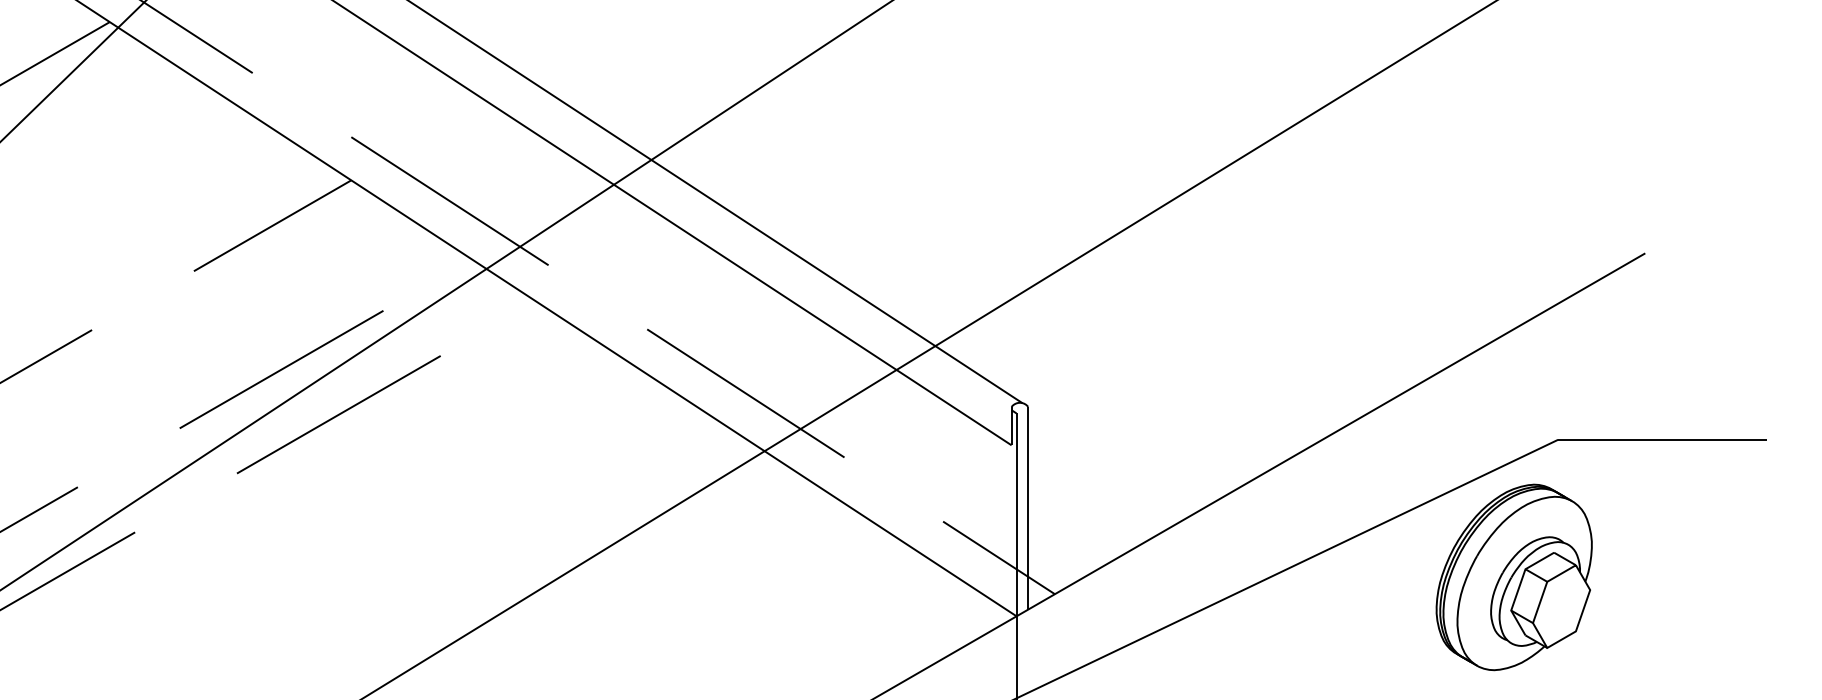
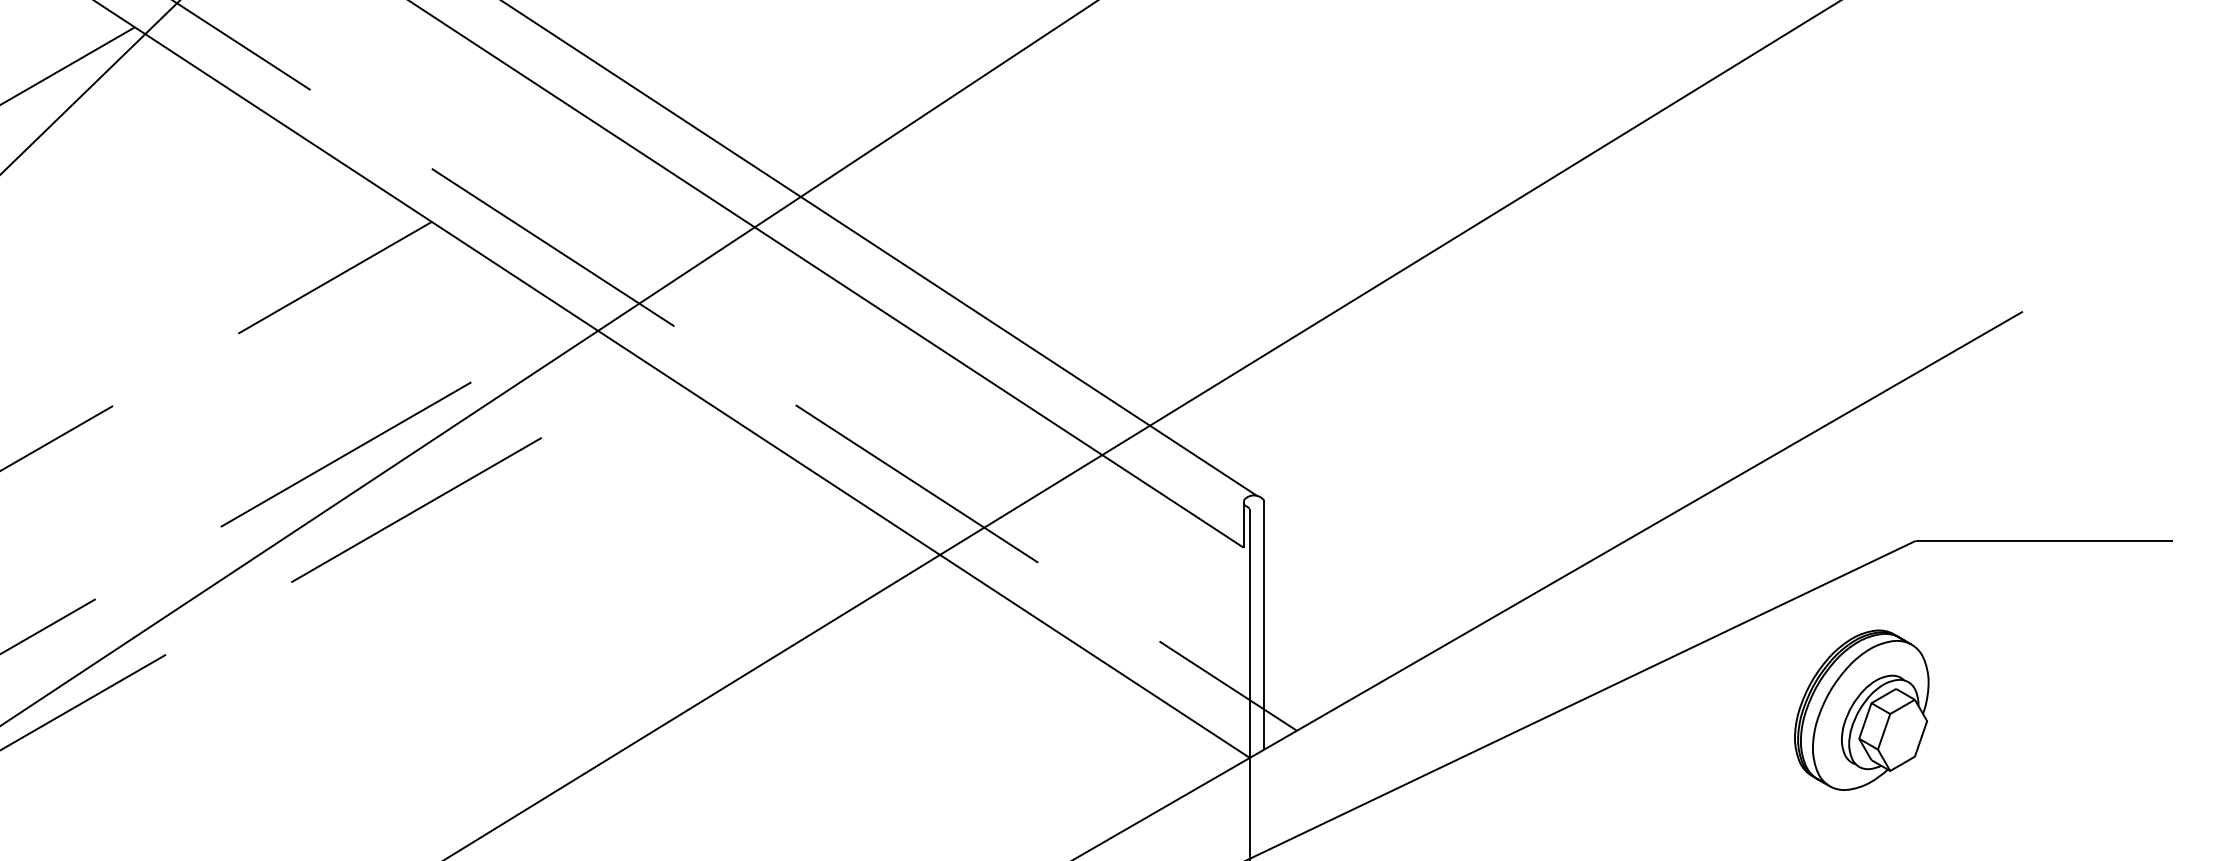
part: (1514, 577) -> (1861, 710), size x0.7

